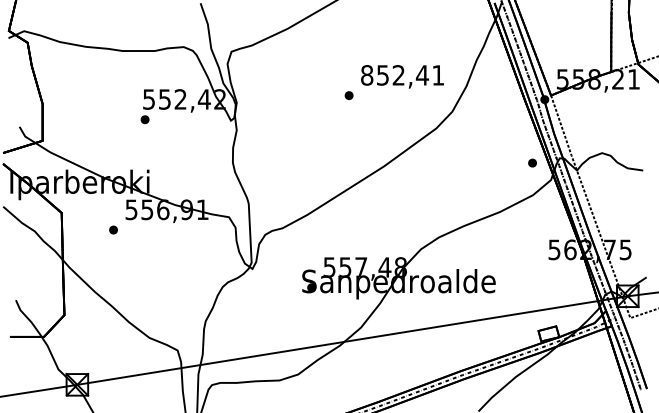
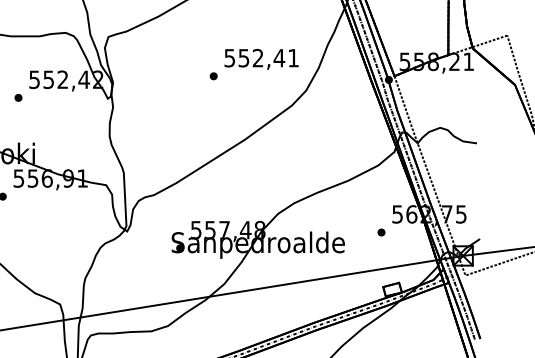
text: (367, 75) -> (230, 58), 852,41 -> 552,41
part: (144, 119) -> (17, 97), moved
part: (532, 162) -> (381, 231), moved

